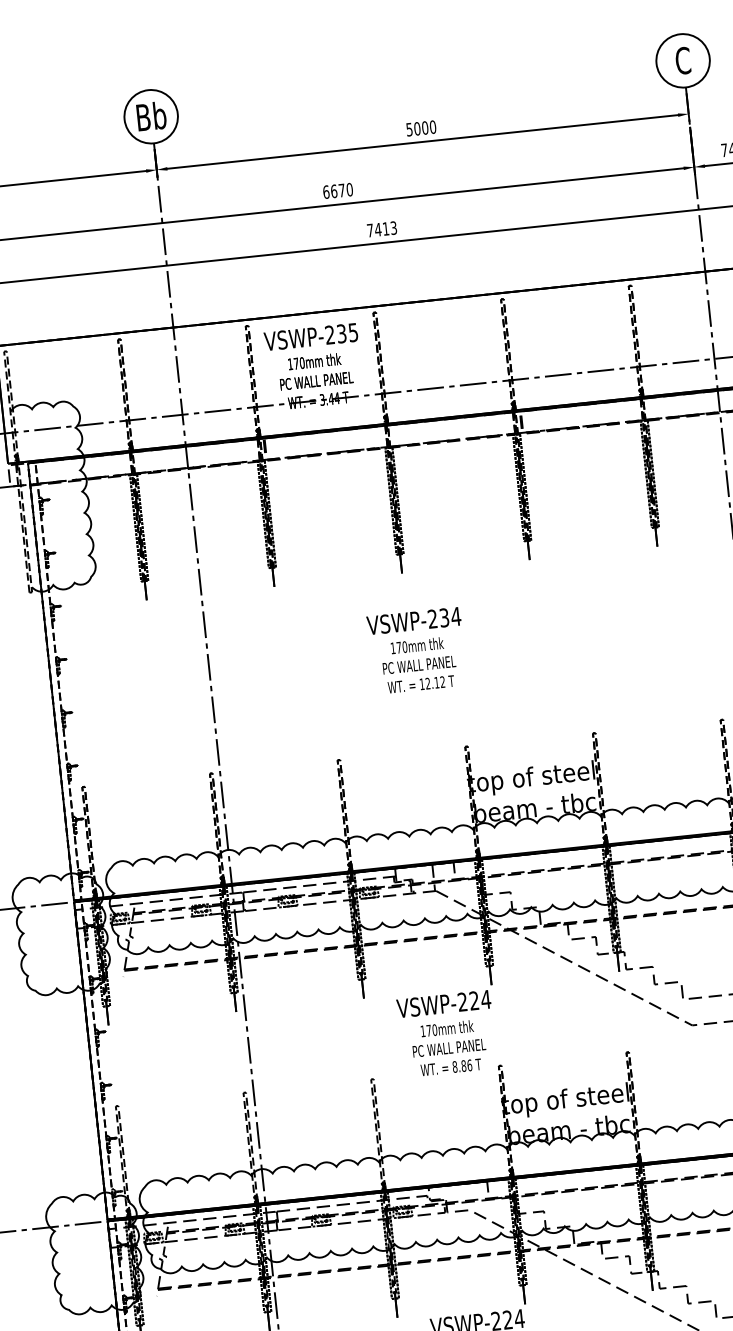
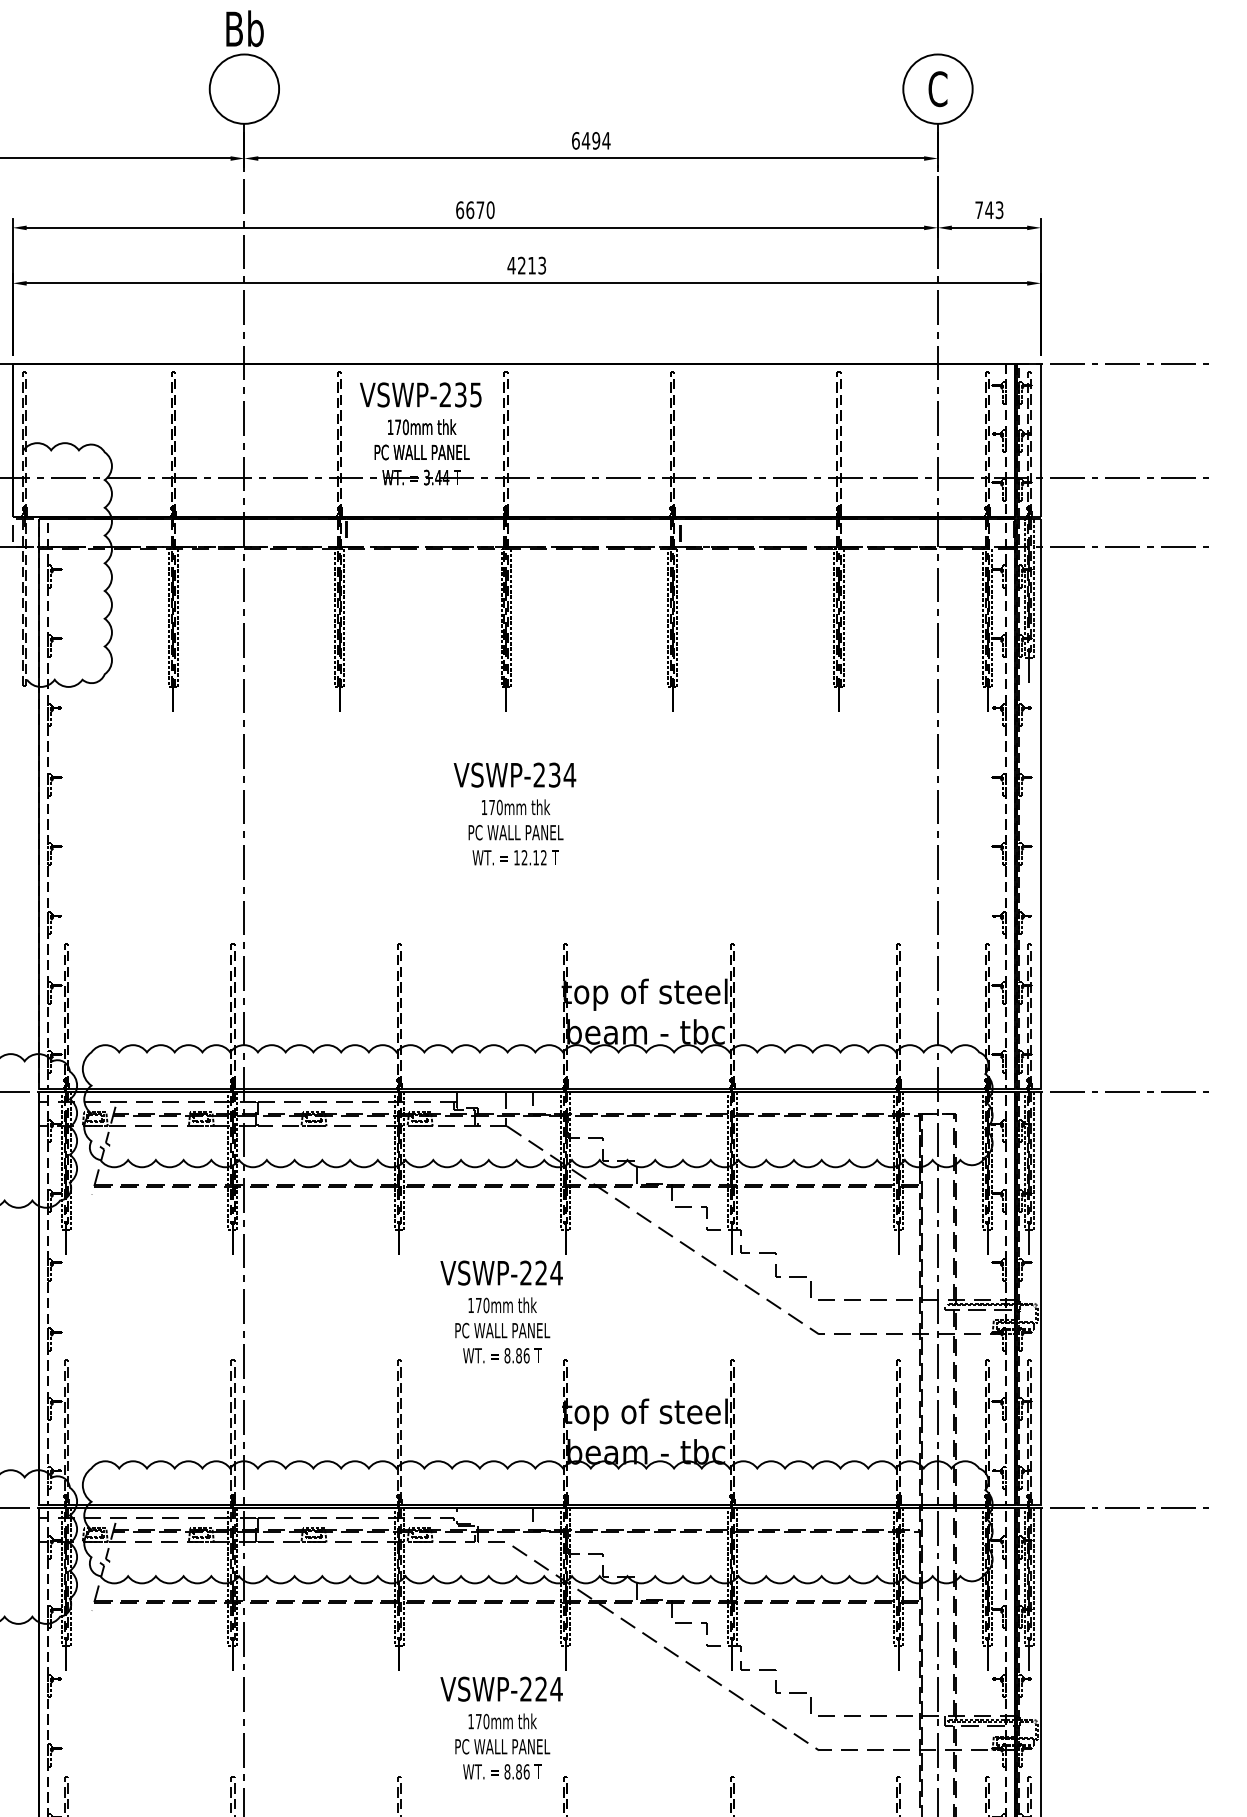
text: (151, 116) -> (244, 28), moved
text: (421, 128) -> (591, 140), 5000 -> 6494
text: (374, 230) -> (516, 265), 7413 -> 4213

